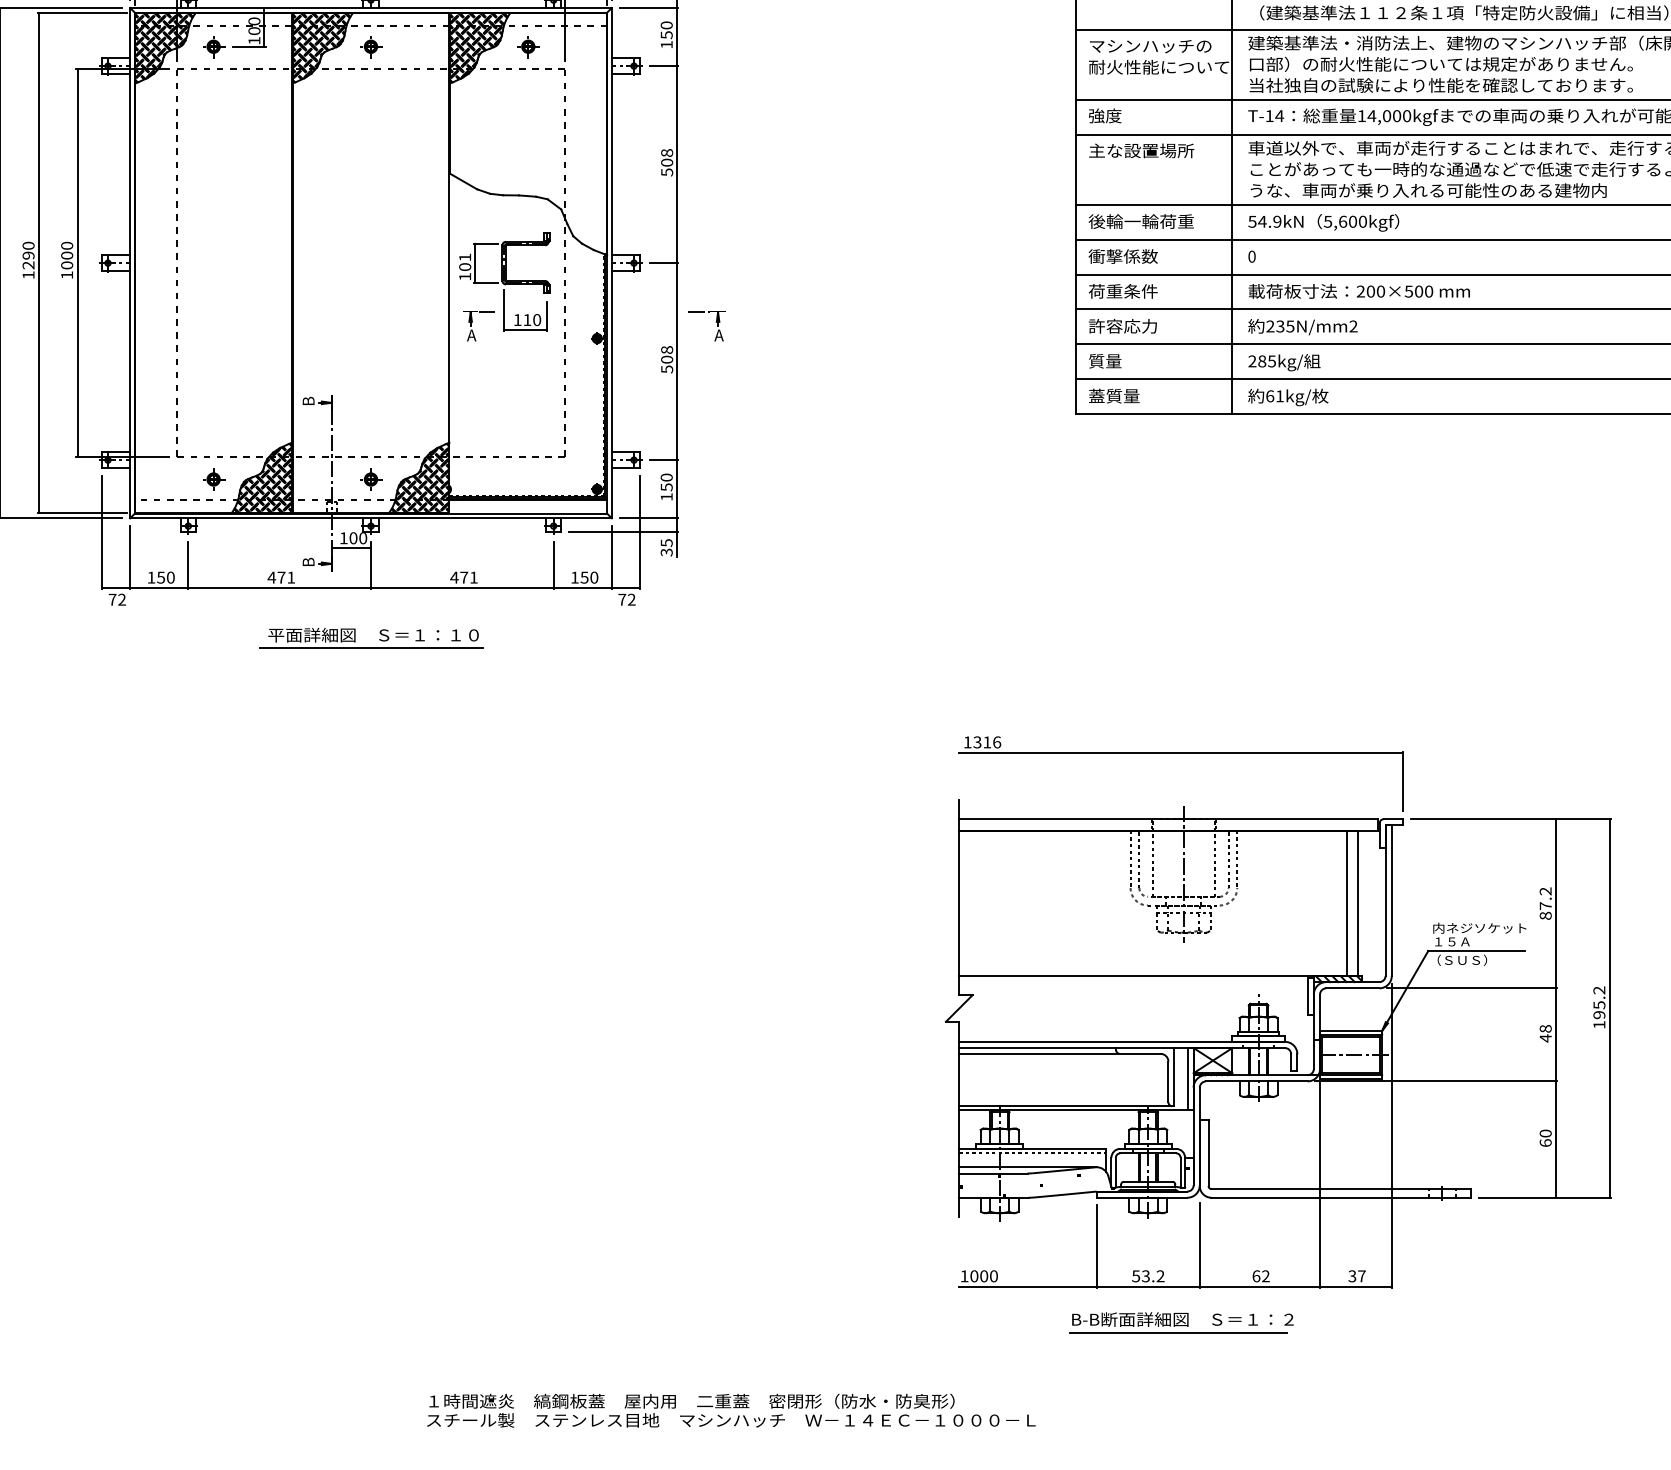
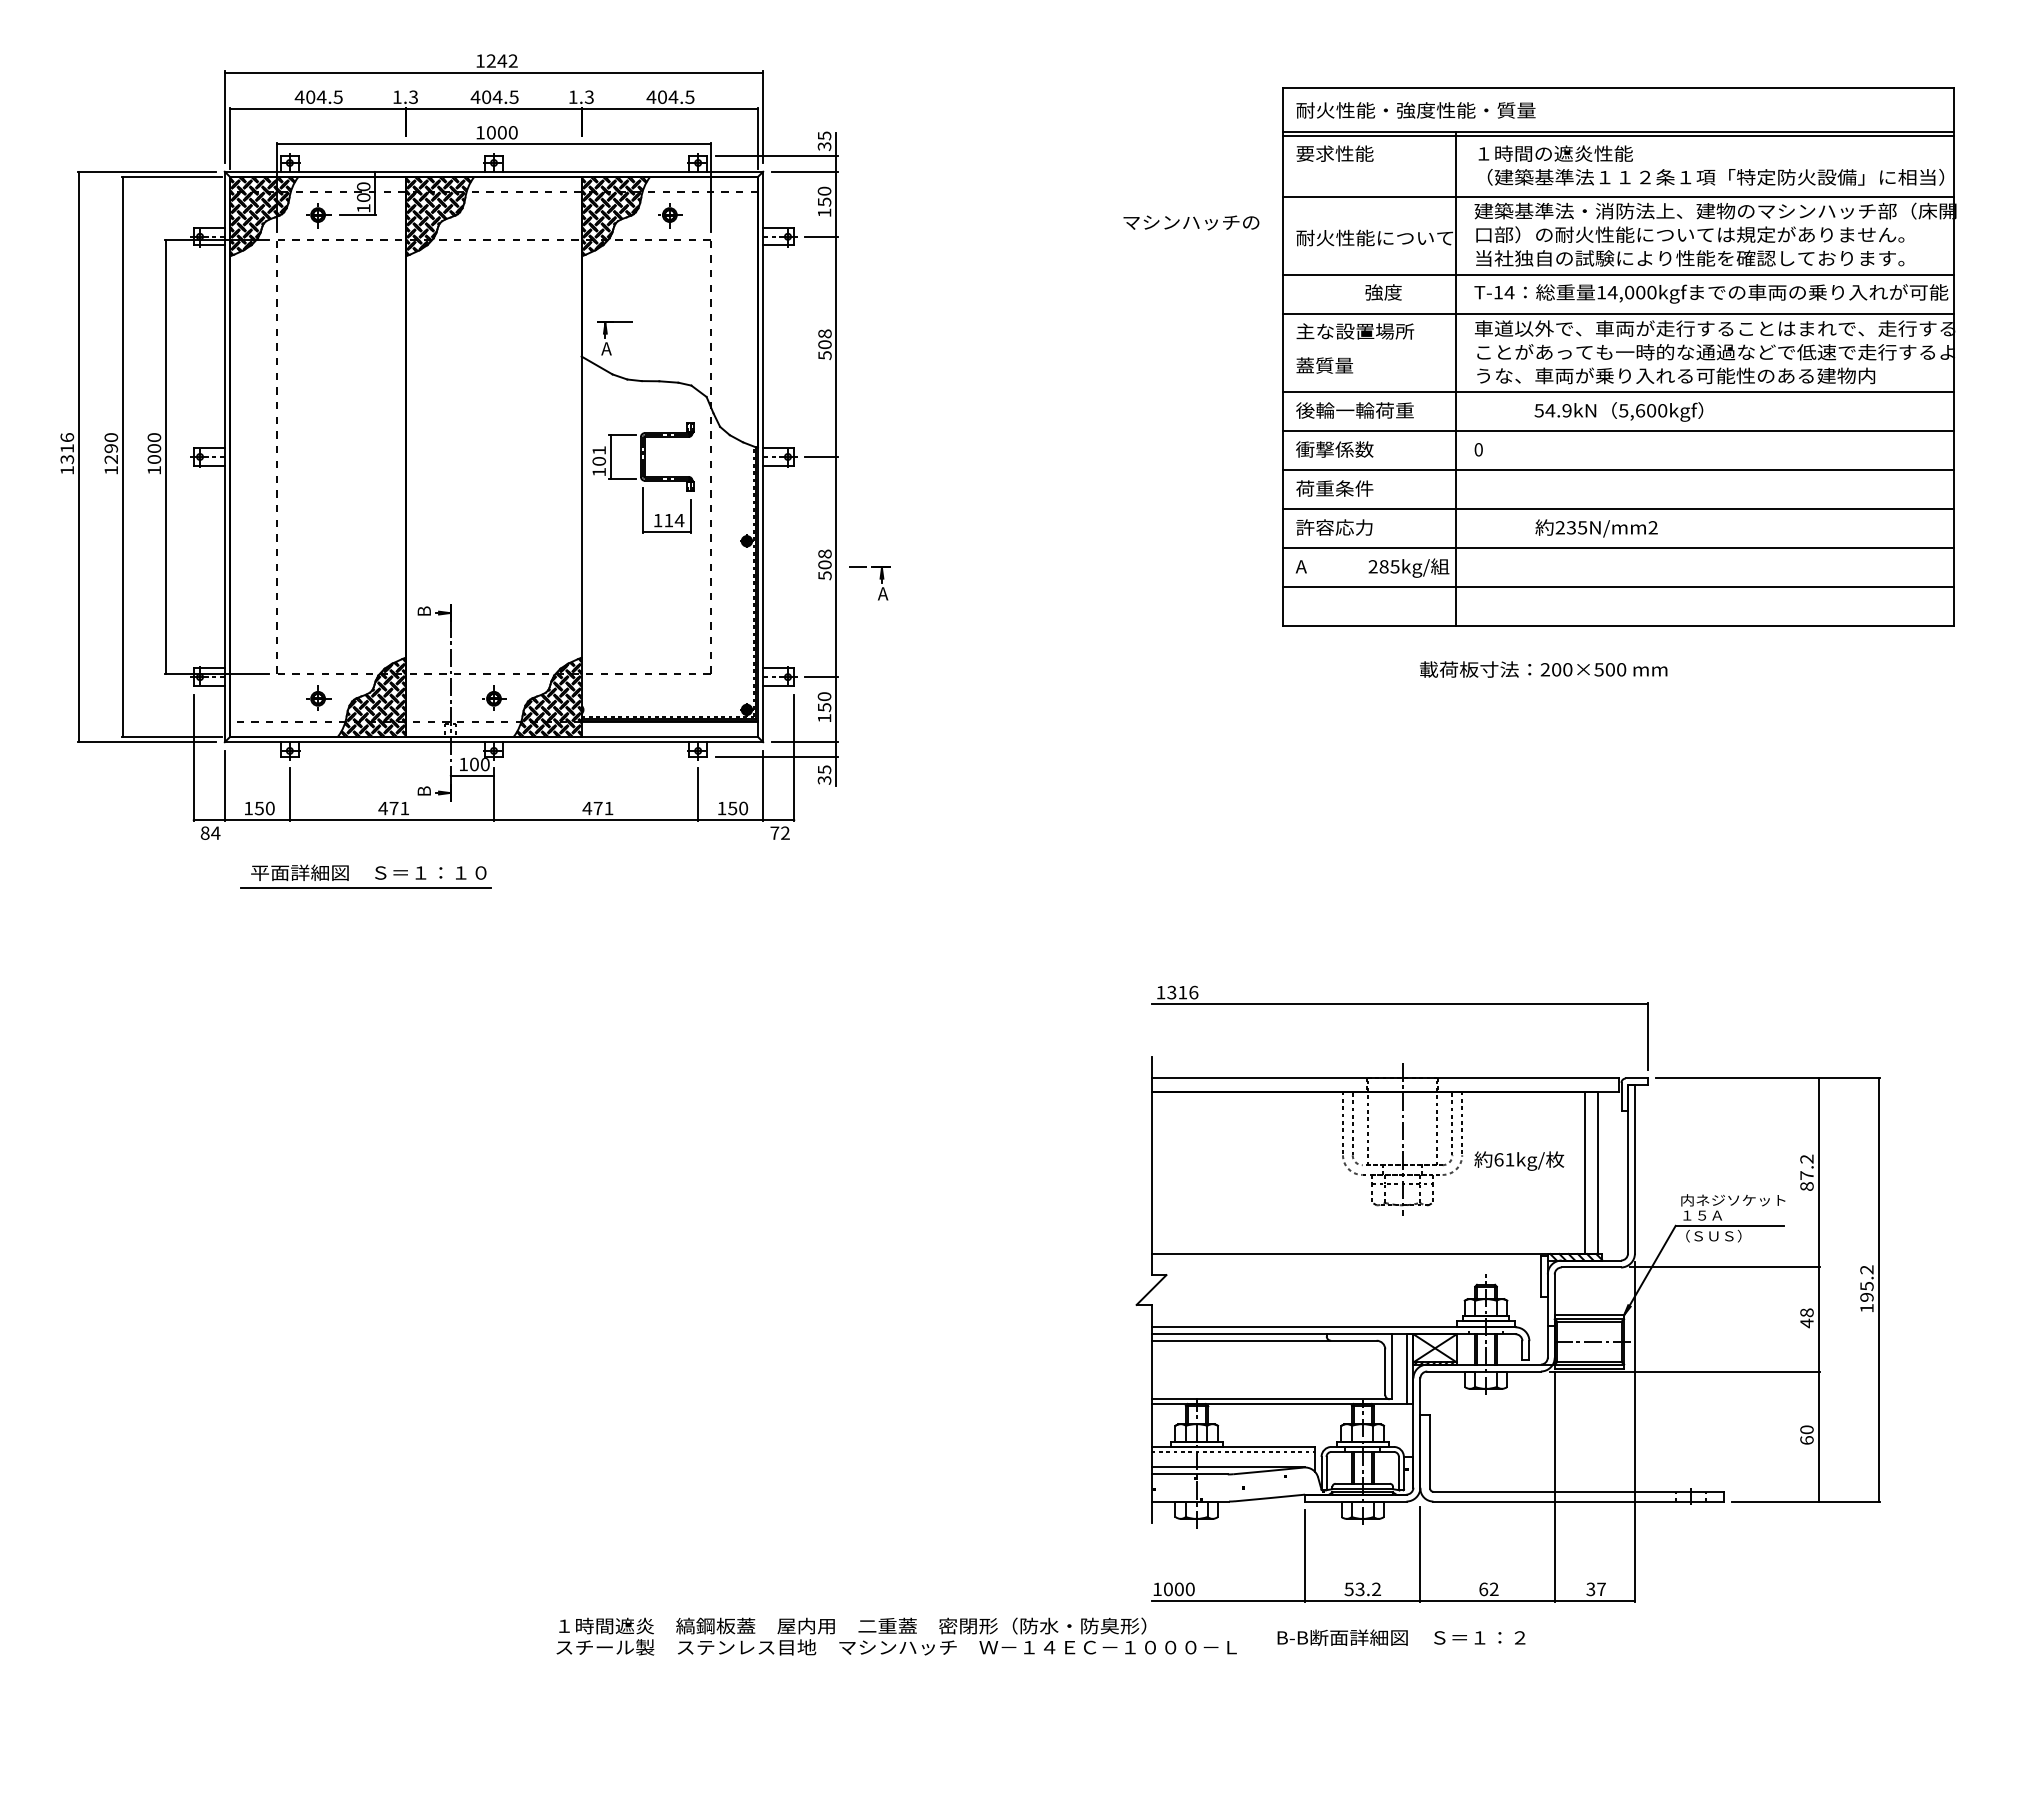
text: (1150, 46) -> (1191, 222), moved
part: (371, 47) -> (494, 215), removed
text: (1105, 116) -> (1383, 292), moved
text: (1323, 222) -> (1618, 411), moved
text: (1359, 291) -> (1543, 669), moved
text: (536, 319) -> (679, 520), 110 -> 114
part: (472, 322) -> (607, 334), moved
part: (715, 322) -> (879, 579), moved
text: (1302, 327) -> (1596, 528), moved
text: (1104, 361) -> (1313, 566), 質量 -> A
text: (1284, 362) -> (1408, 567), moved
text: (1114, 396) -> (1324, 365), moved
text: (1288, 396) -> (1519, 1160), moved
text: (117, 599) -> (210, 832), 72 -> 84
part: (379, 639) -> (375, 877), moved
line: (1178, 1332) -> (1396, 1652), removed
text: (731, 1410) -> (896, 1636), moved

